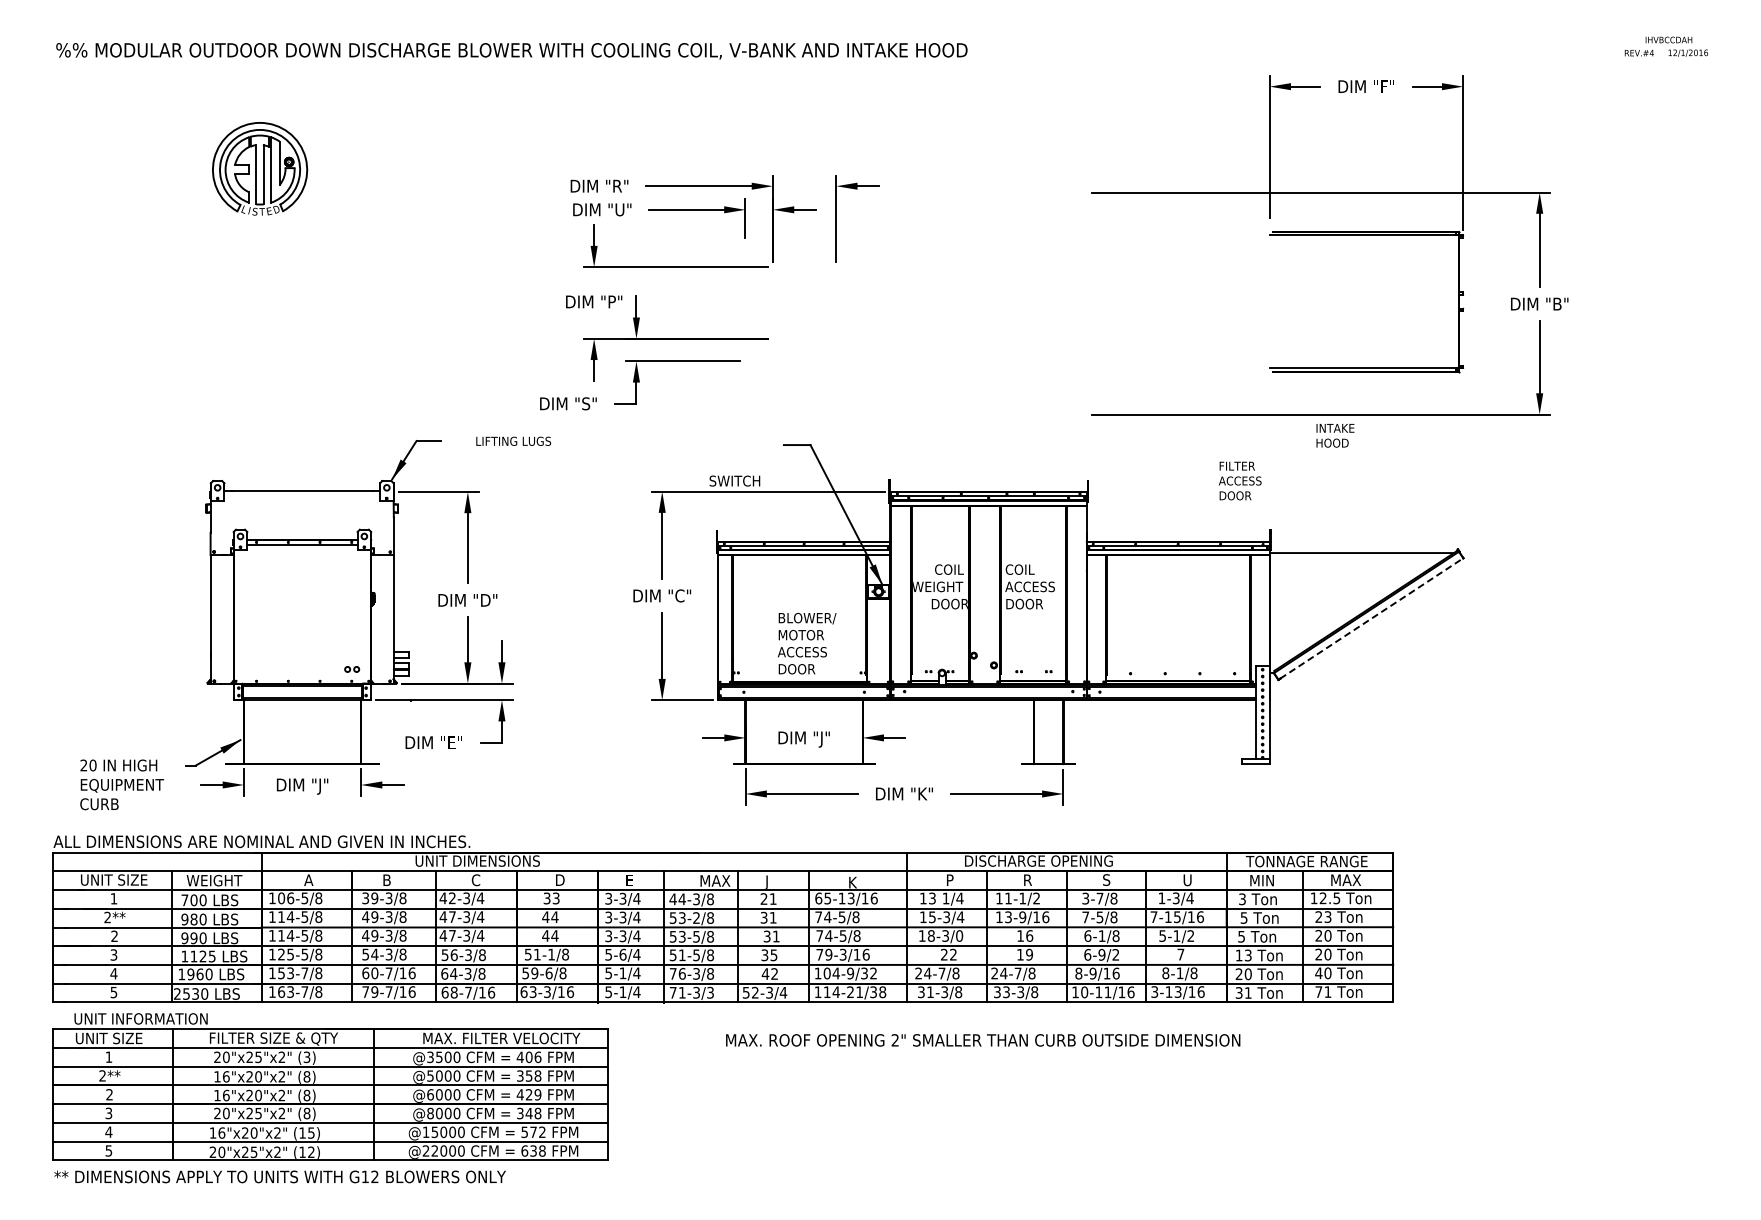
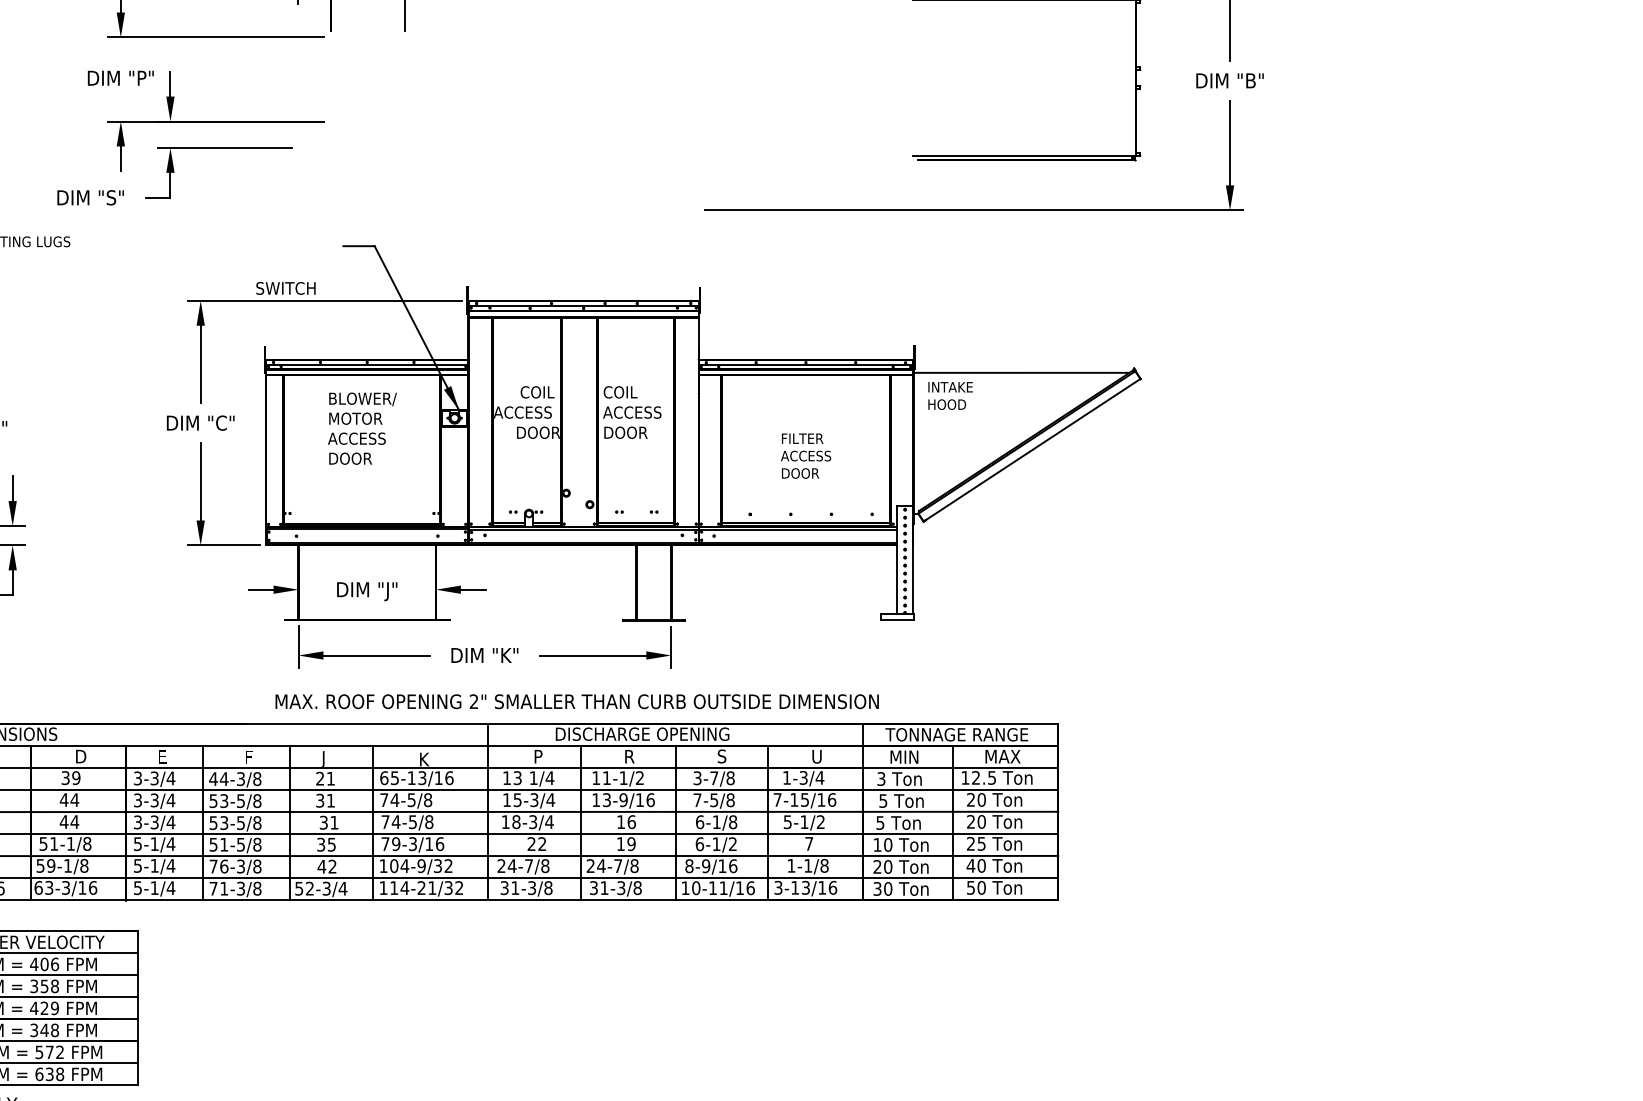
text: (1335, 435) -> (950, 395), moved
text: (1240, 480) -> (806, 455), moved
text: (938, 586) -> (524, 412), WEIGHT -> ACCESS
line: (1371, 618) -> (1032, 449), dashed -> solid
text: (807, 643) -> (362, 428), moved
text: (715, 880) -> (263, 756), MAX -> F
text: (555, 898) -> (75, 778), 33 -> 39
text: (1327, 916) -> (981, 799), 23 -> 20
text: (696, 917) -> (240, 800), 53-2/8 -> 53-5/8
text: (959, 935) -> (549, 821), 18-3/0 -> 18-3/4
text: (622, 954) -> (154, 843), 5-6/4 -> 5-1/4
text: (1101, 954) -> (716, 843), 6-9/2 -> 6-1/2
text: (1327, 954) -> (981, 843), 20 -> 25
text: (1247, 955) -> (887, 844), 13 -> 10
text: (548, 973) -> (67, 866), 59-6/8 -> 59-1/8
text: (1165, 973) -> (791, 866), 8-1/8 -> 1-1/8
text: (1323, 991) -> (976, 887), 71 -> 50
text: (710, 992) -> (257, 888), 71-3/3 -> 71-3/8
text: (882, 992) -> (459, 888), 114-21/38 -> 114-21/32
text: (1006, 992) -> (604, 888), 33-3/8 -> 31-3/8
text: (1247, 992) -> (887, 888), 31 -> 30
text: (983, 1040) -> (577, 701), moved

